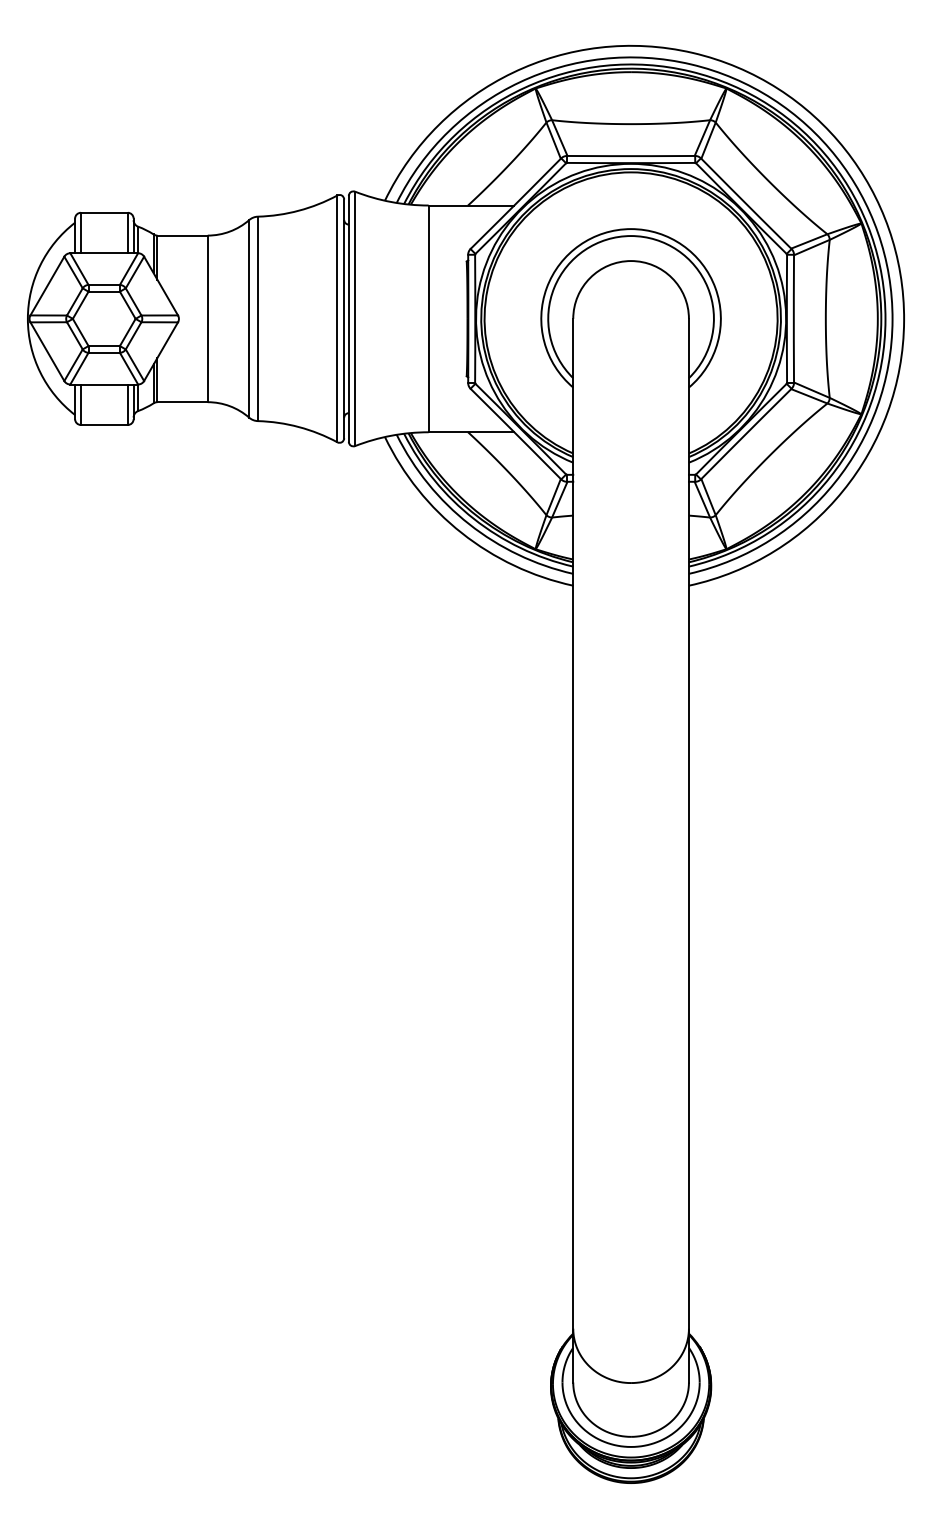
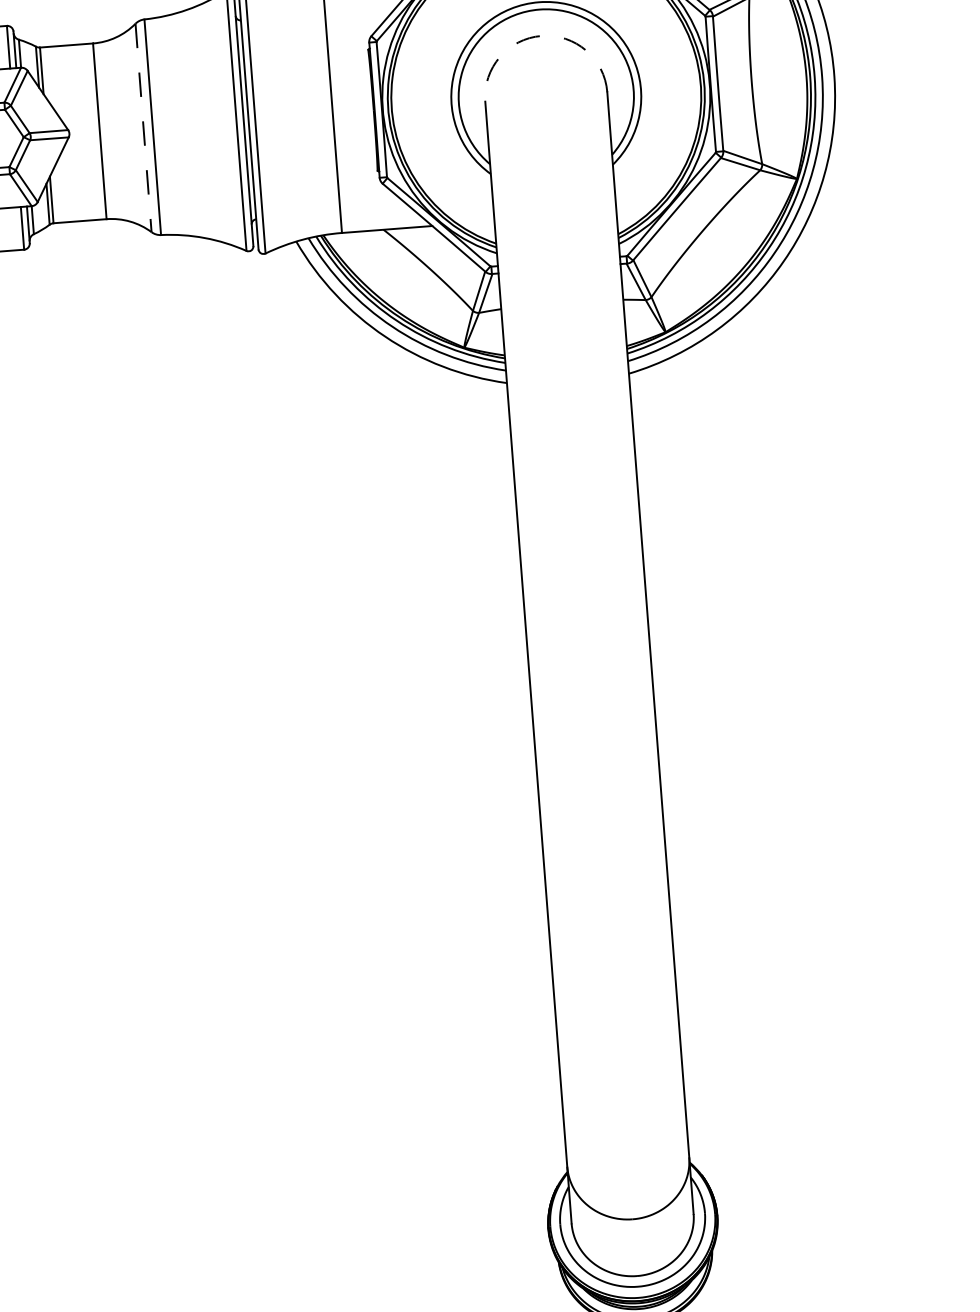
arc: (631, 261) -> (542, 36), solid -> dashed
line: (249, 318) -> (143, 127), solid -> dashed

